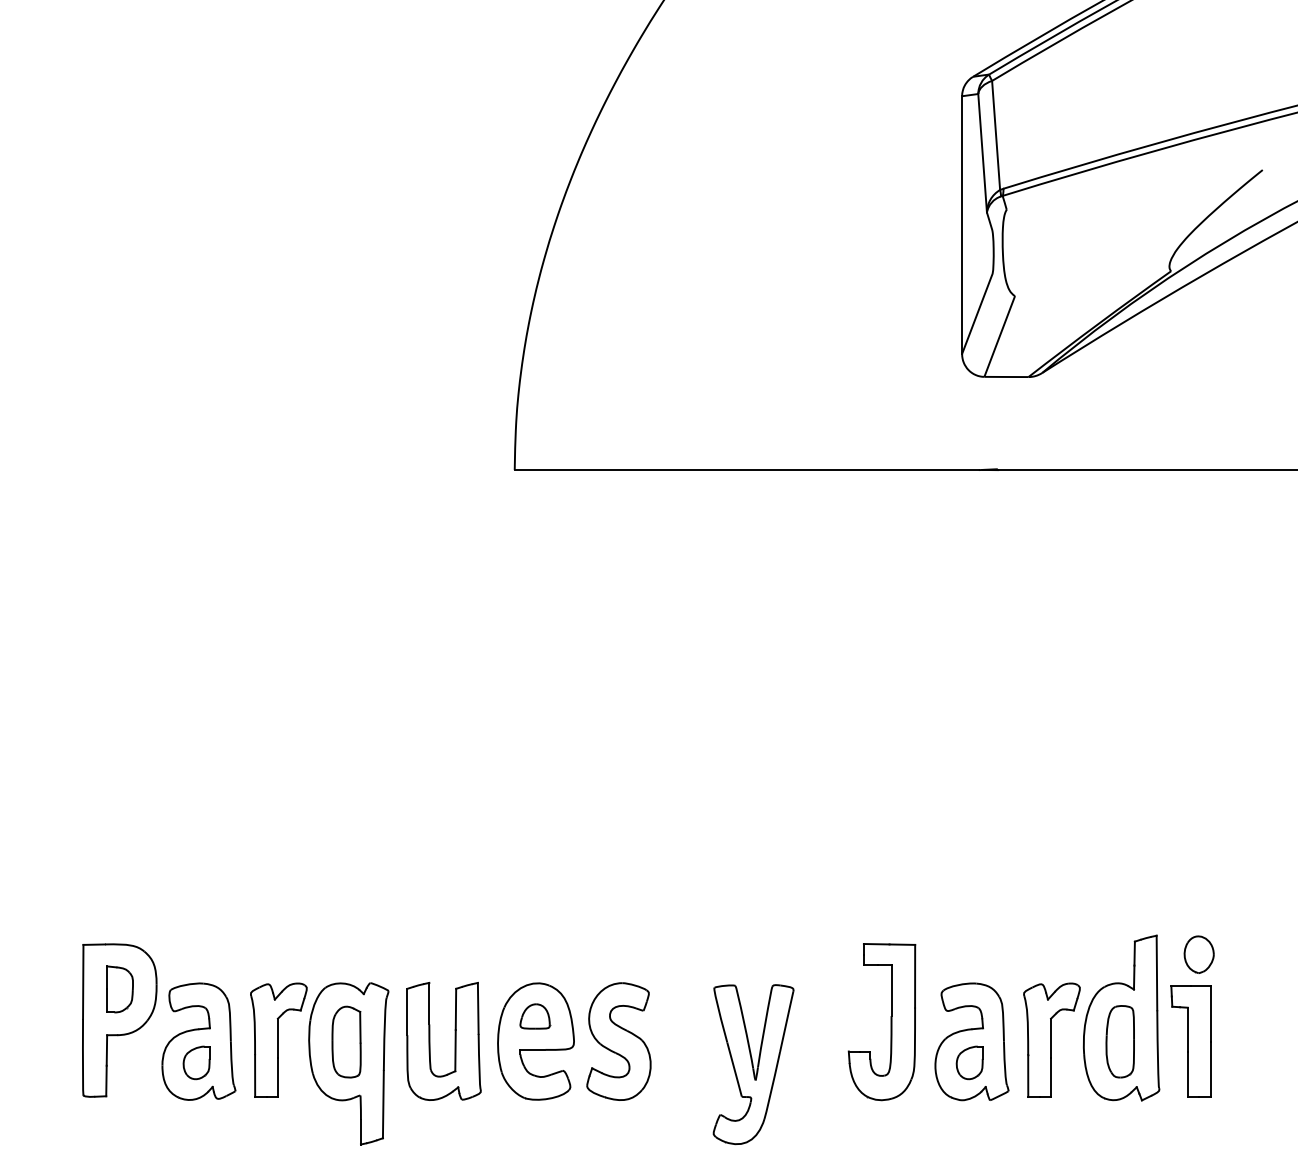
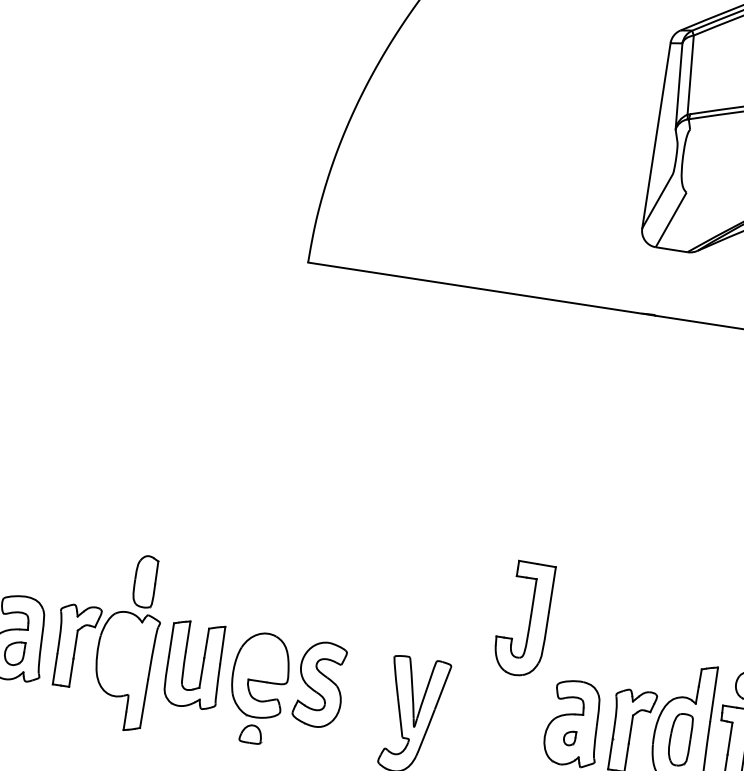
part: (535, 1016) -> (251, 734), moved
part: (890, 1022) -> (529, 620), moved
part: (346, 1041) -> (145, 581), moved
part: (969, 1062) -> (569, 738), size x0.6

